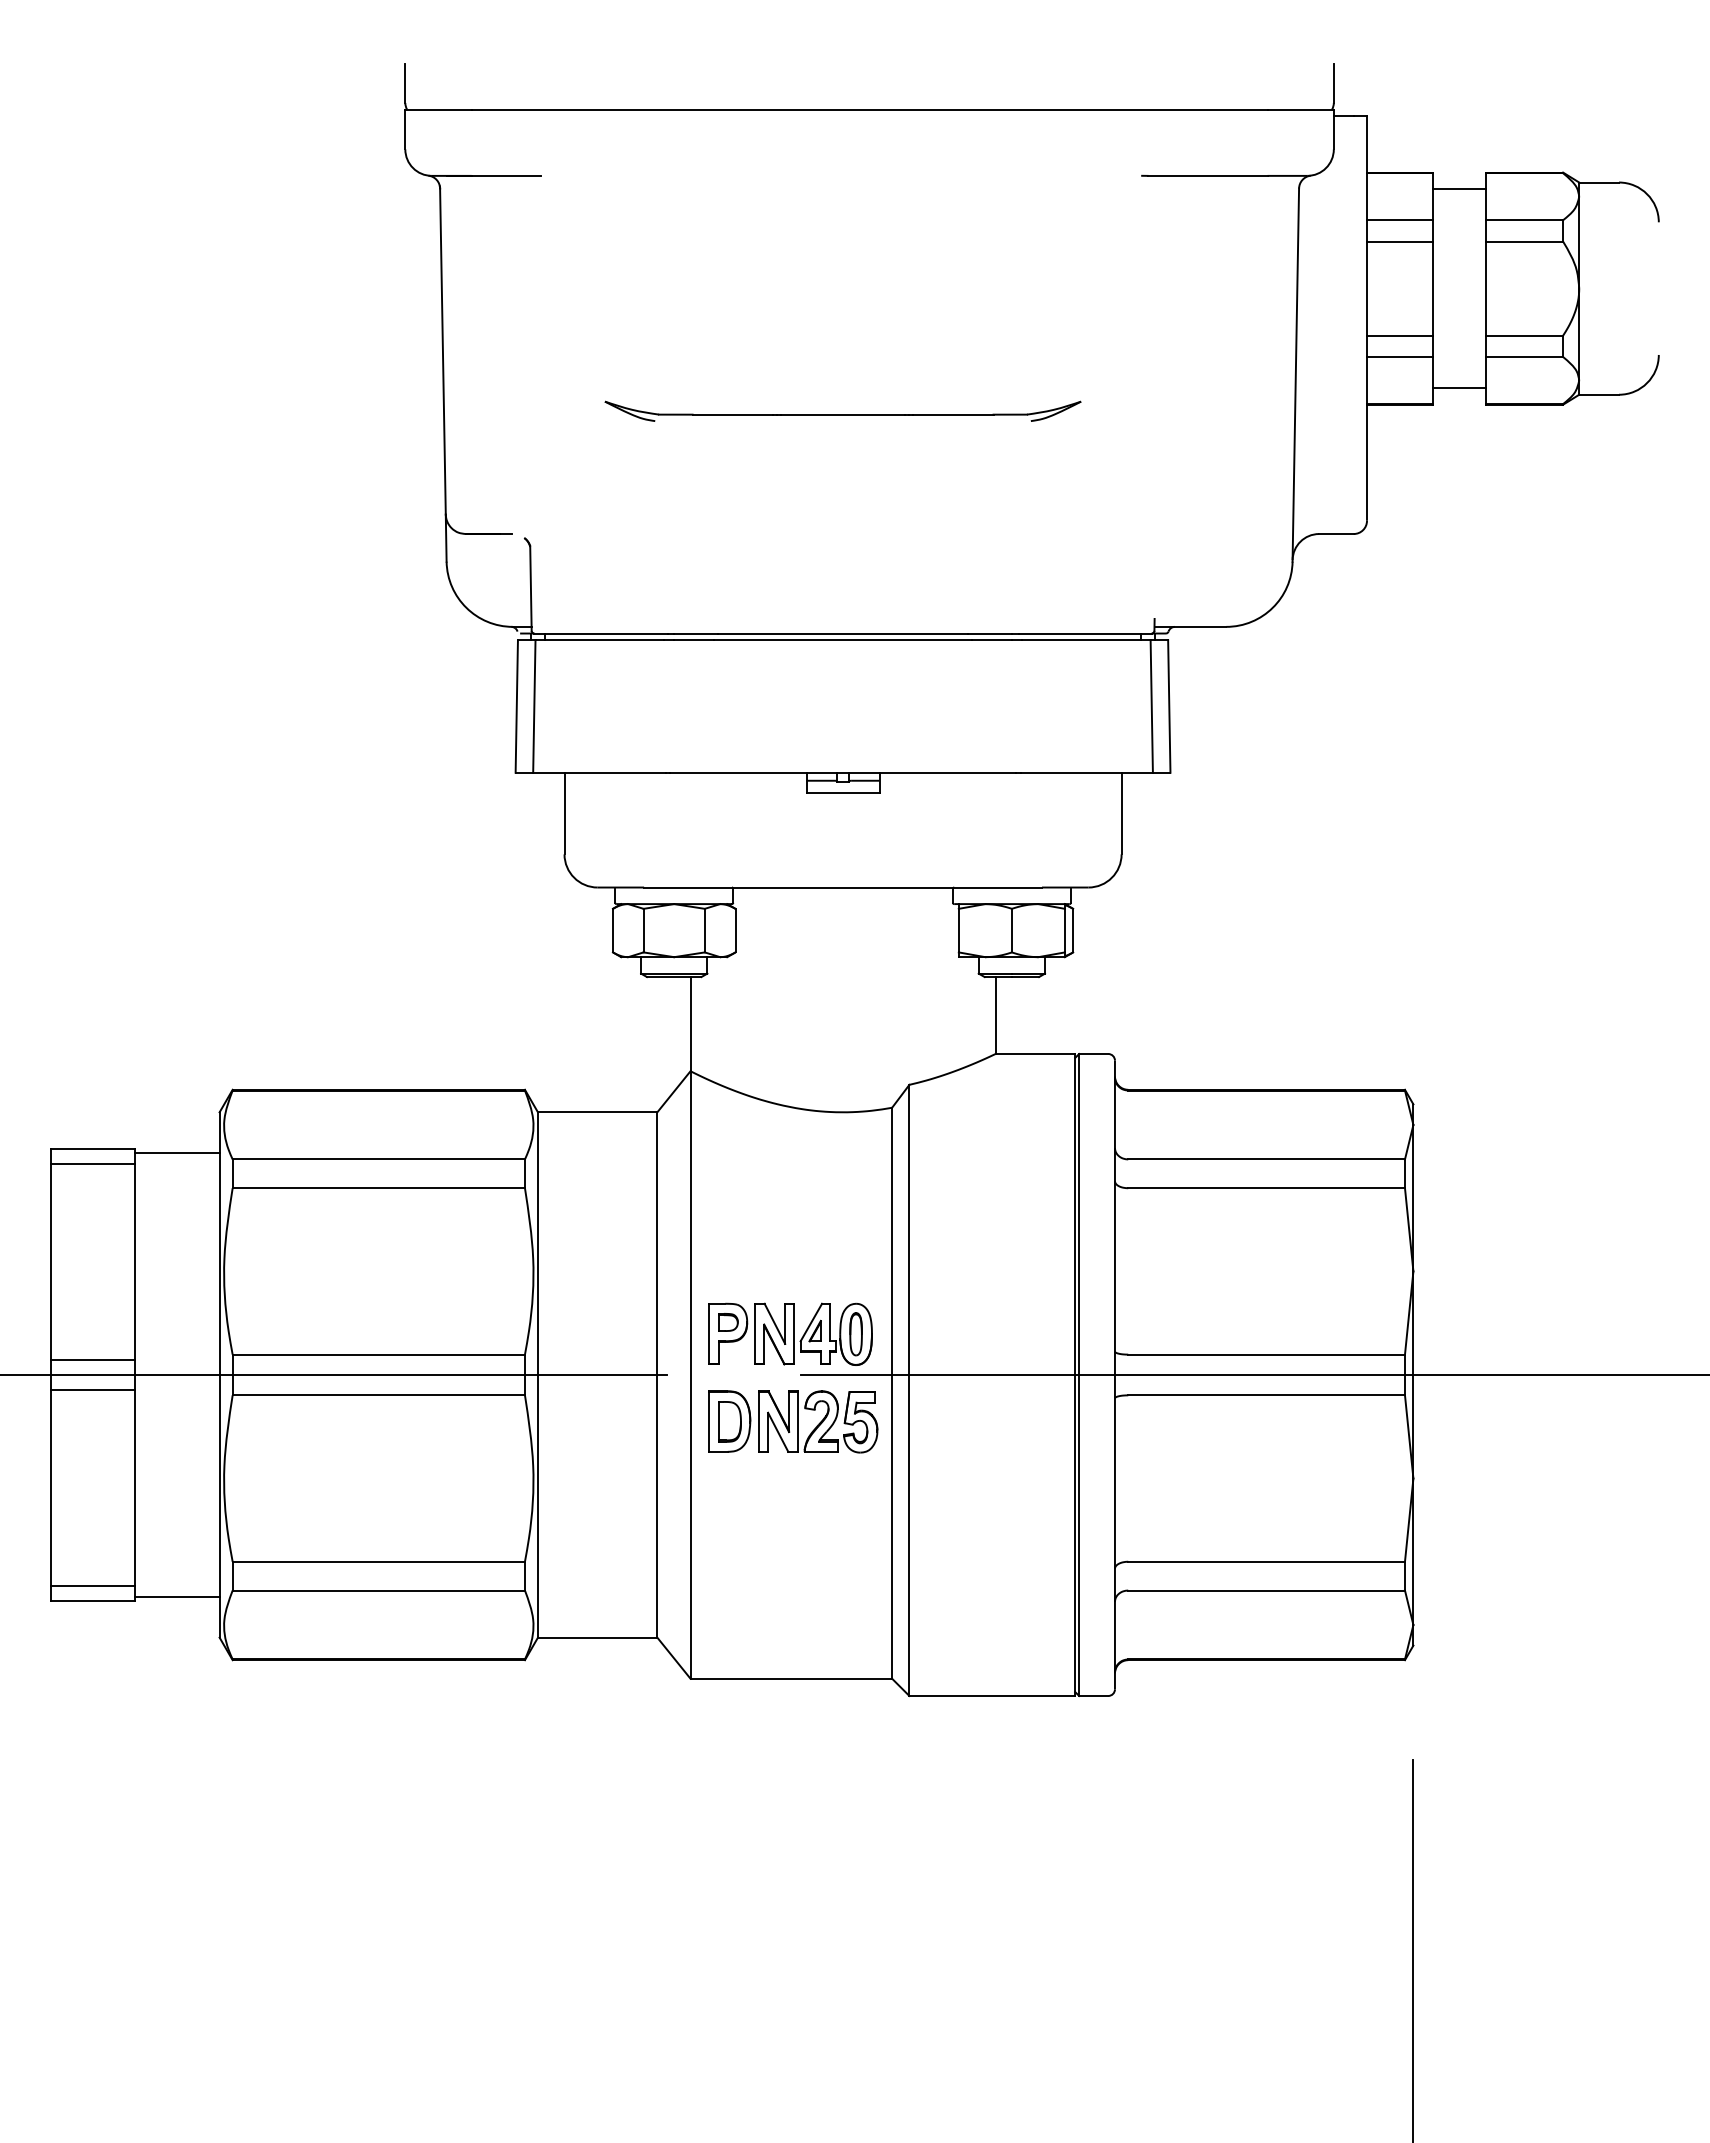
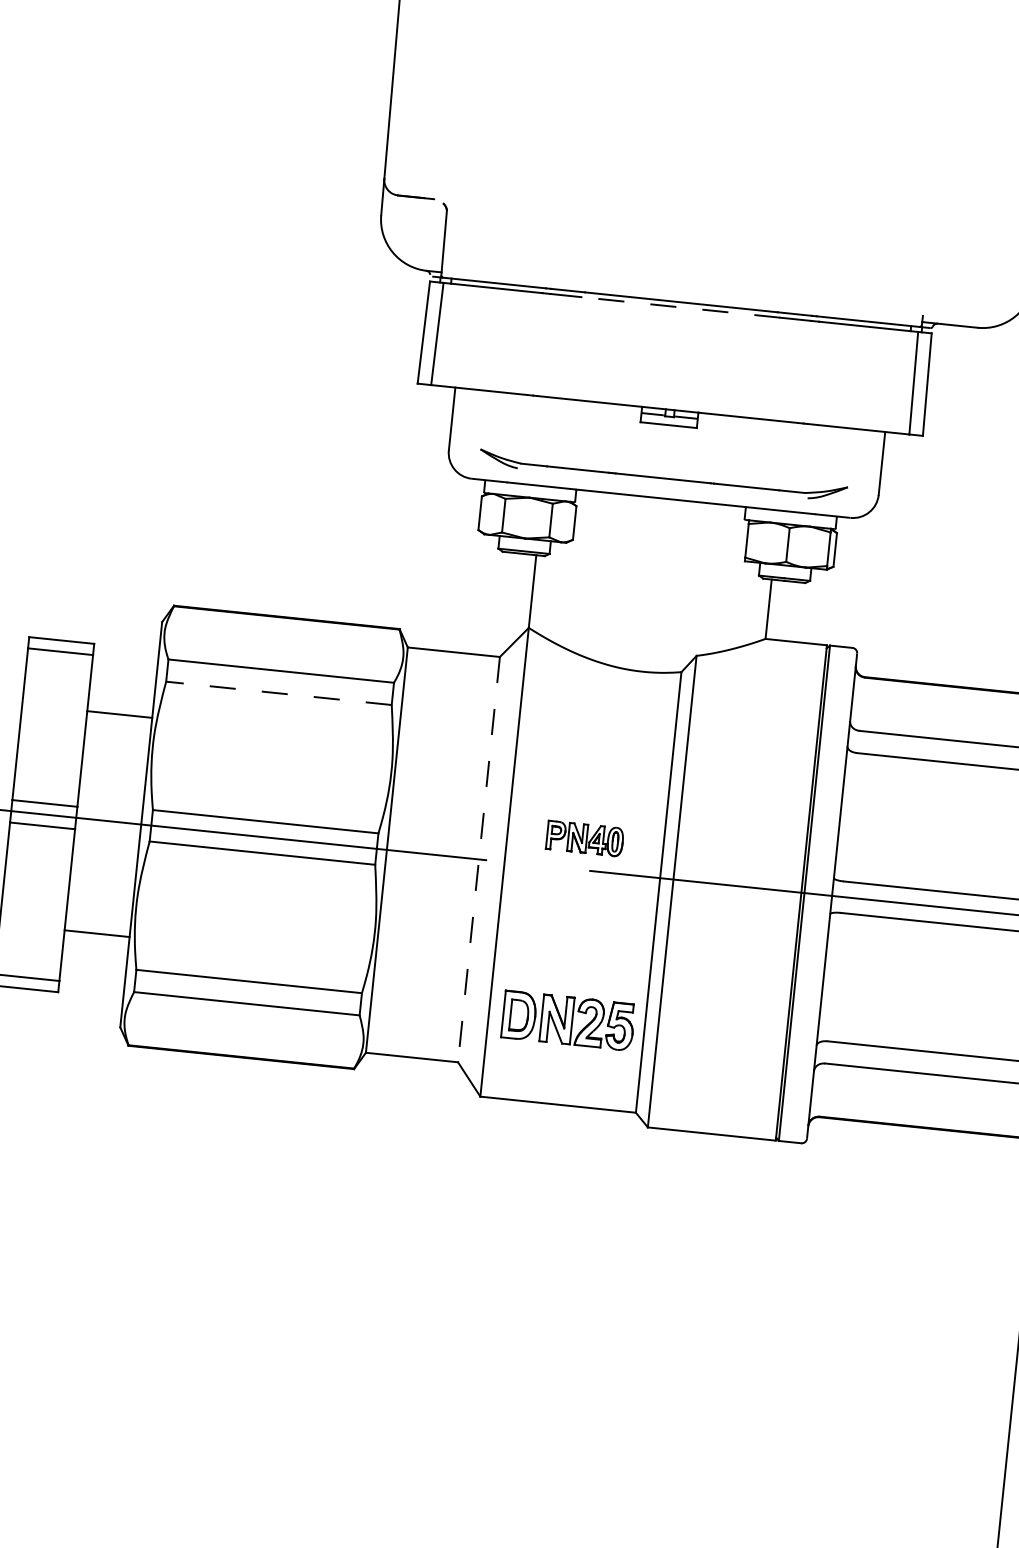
part: (842, 410) -> (663, 475), moved
line: (843, 640) -> (681, 307), solid -> dashed
line: (177, 1153) -> (119, 714), moved
line: (378, 1188) -> (278, 693), solid -> dashed
part: (790, 1333) -> (585, 838), size x0.6
line: (657, 1374) -> (479, 859), solid -> dashed
part: (793, 1421) -> (568, 1020), moved
line: (177, 1596) -> (97, 933), moved

